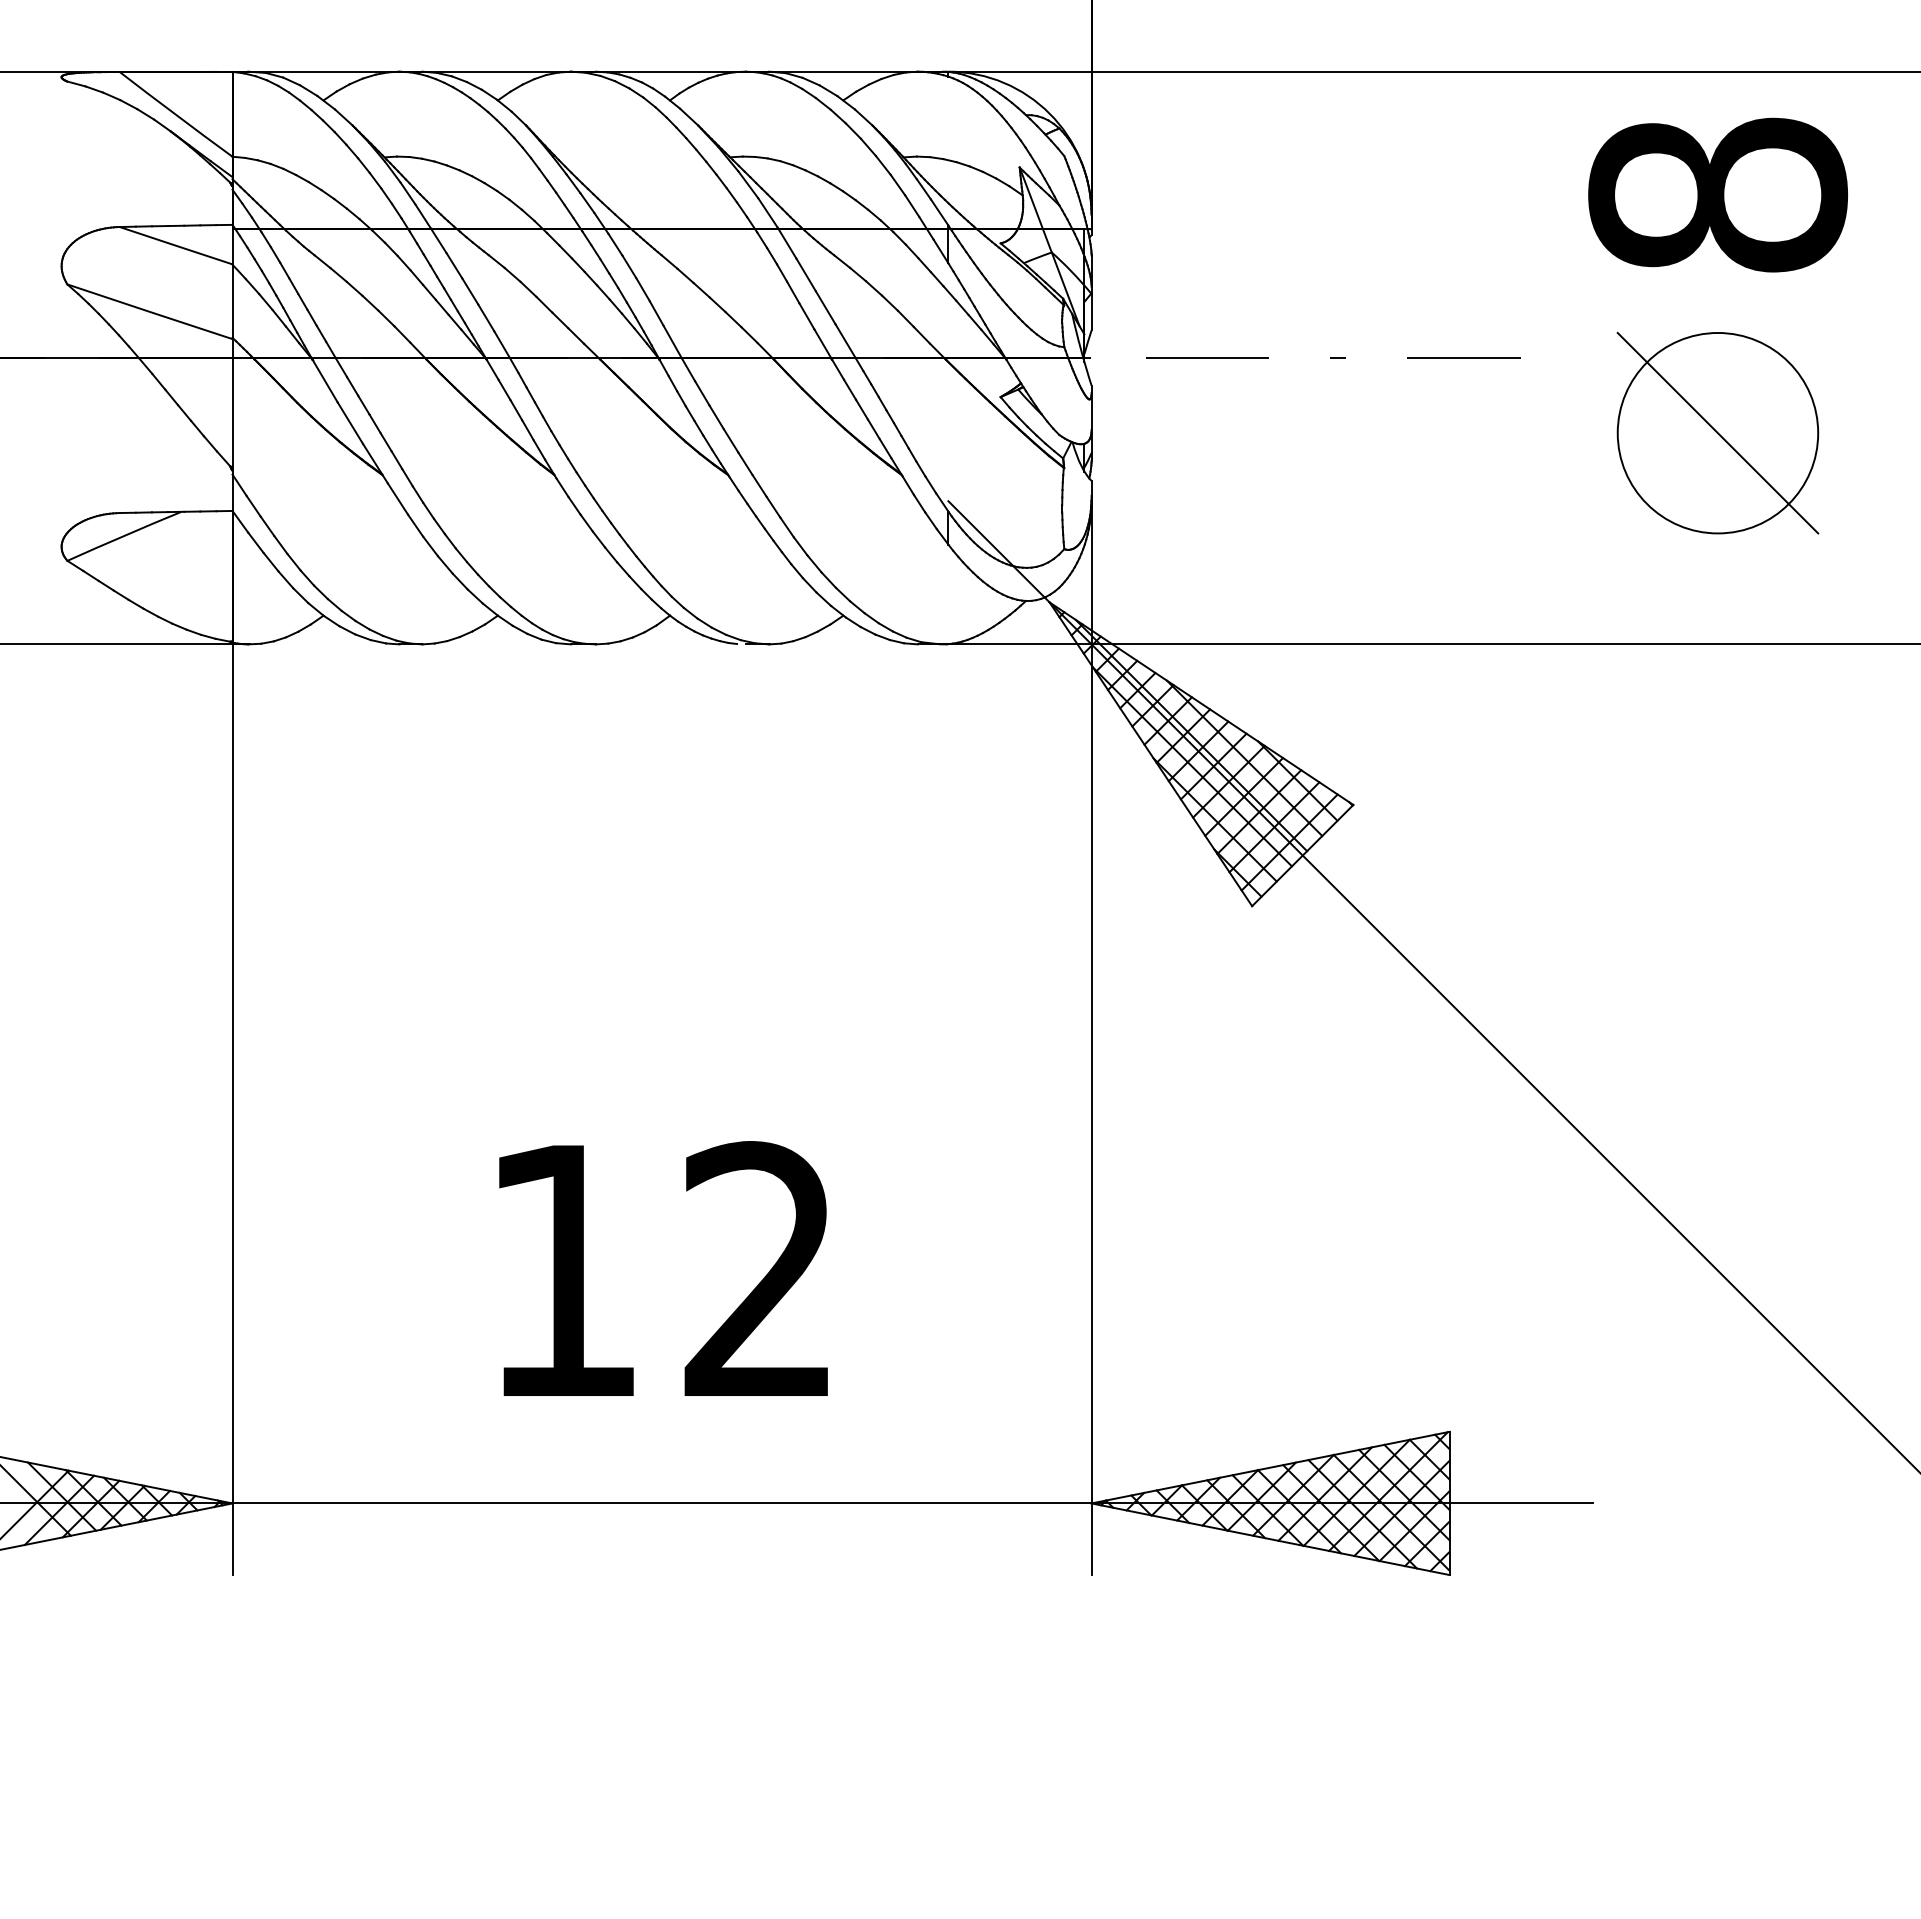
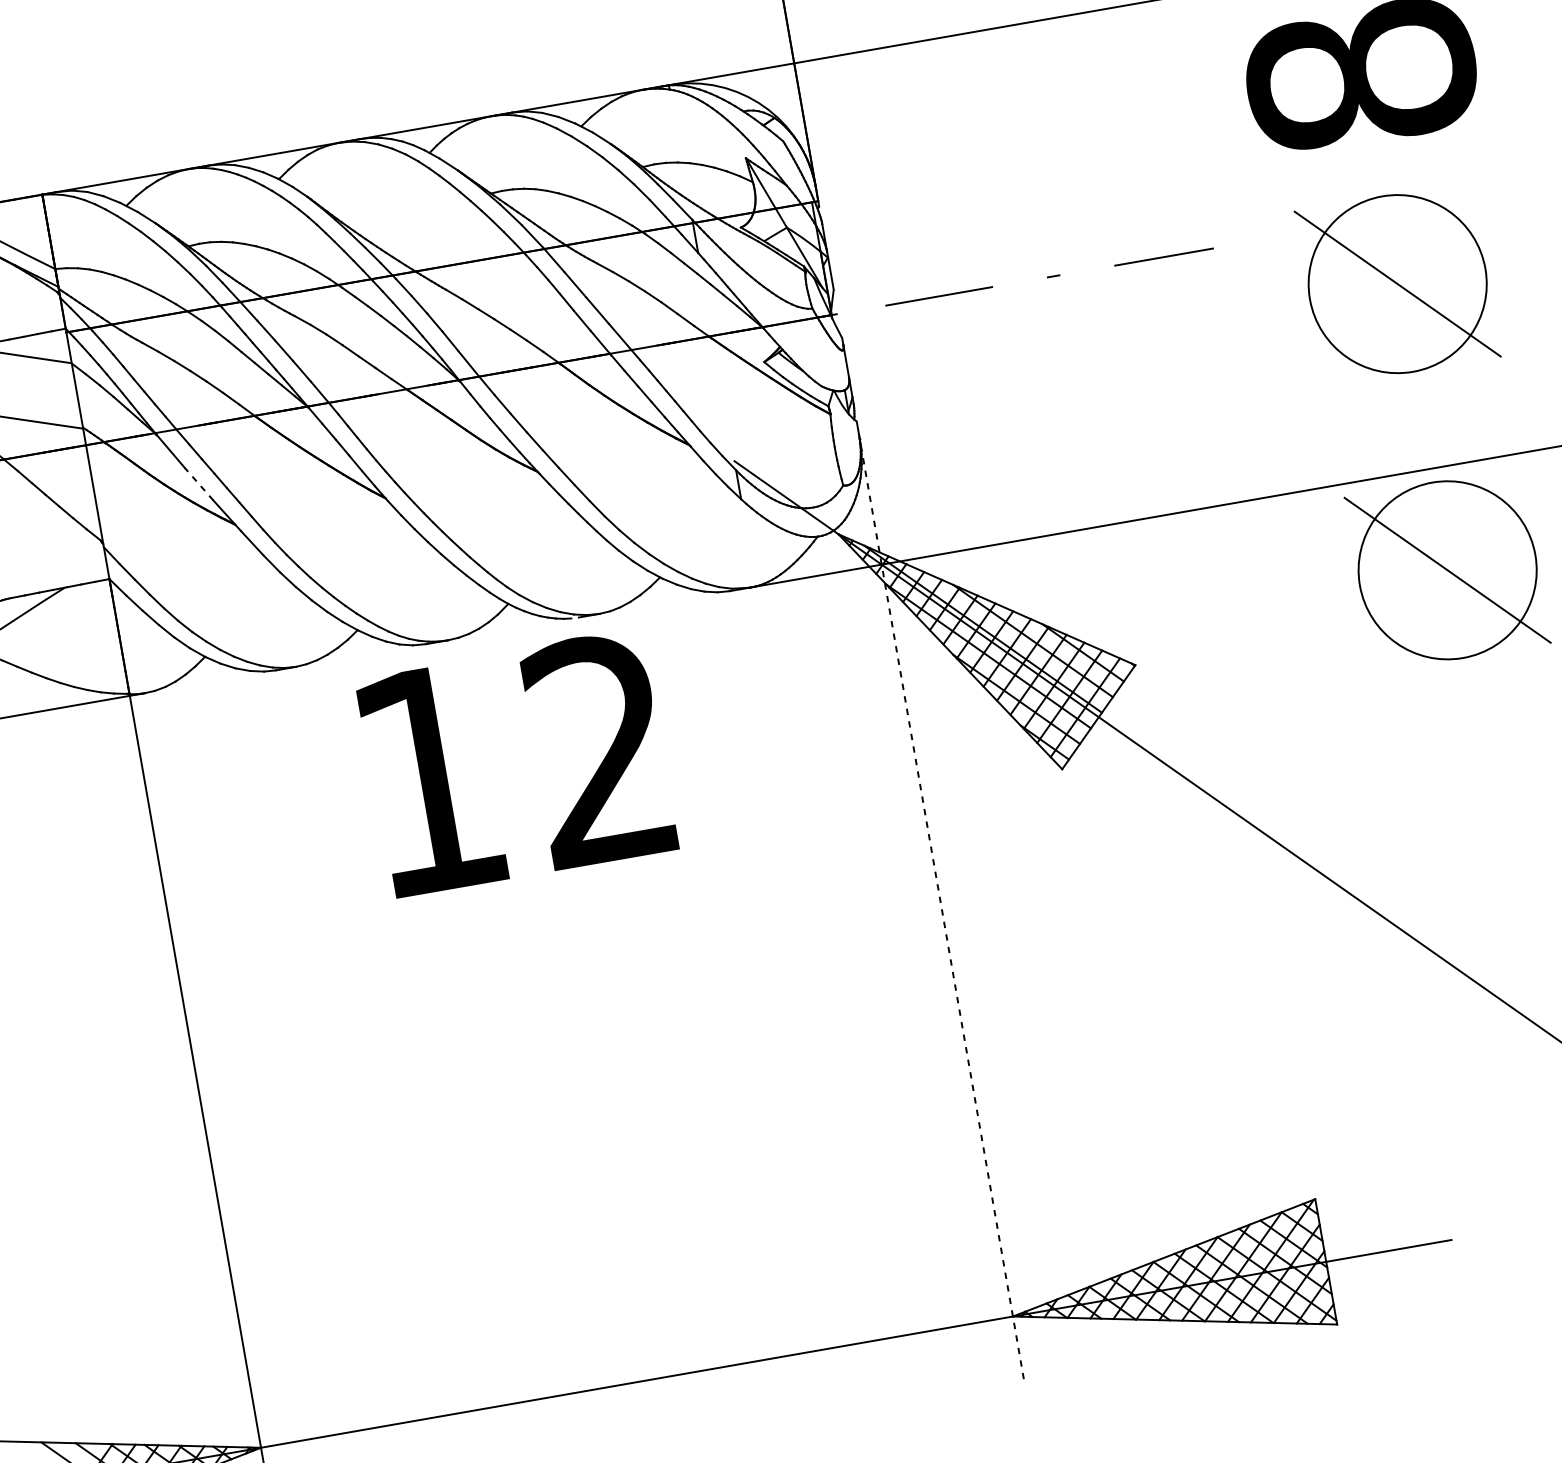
line: (350, 422) -> (199, 483), solid -> dashed
part: (1717, 759) -> (1447, 569), added
line: (1091, 1038) -> (941, 909), solid -> dashed
text: (663, 1268) -> (516, 762), moved

